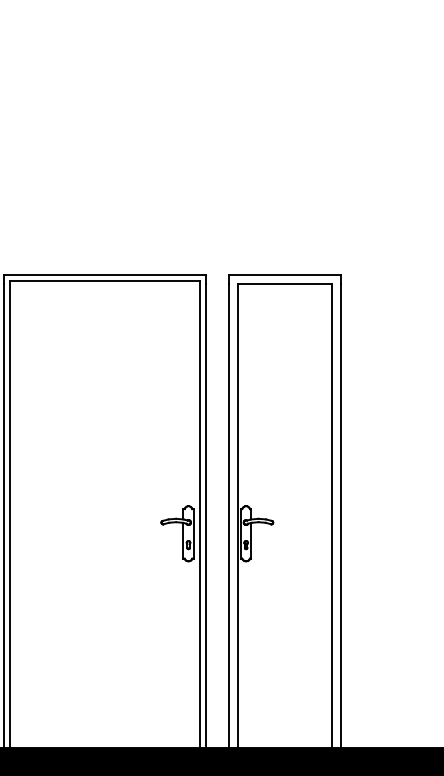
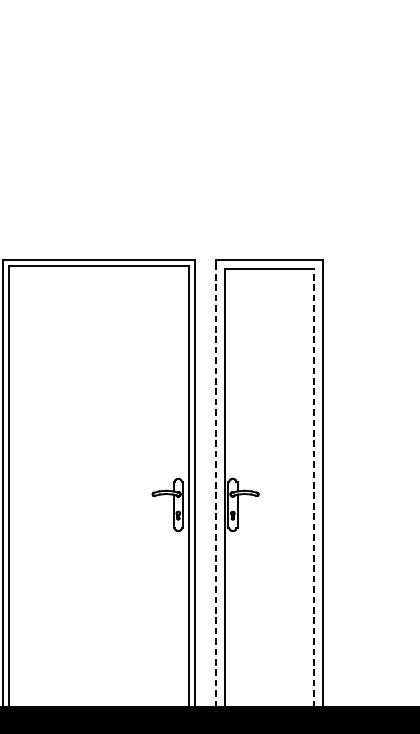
line: (228, 515) -> (216, 487), solid -> dashed
line: (332, 515) -> (314, 487), solid -> dashed

